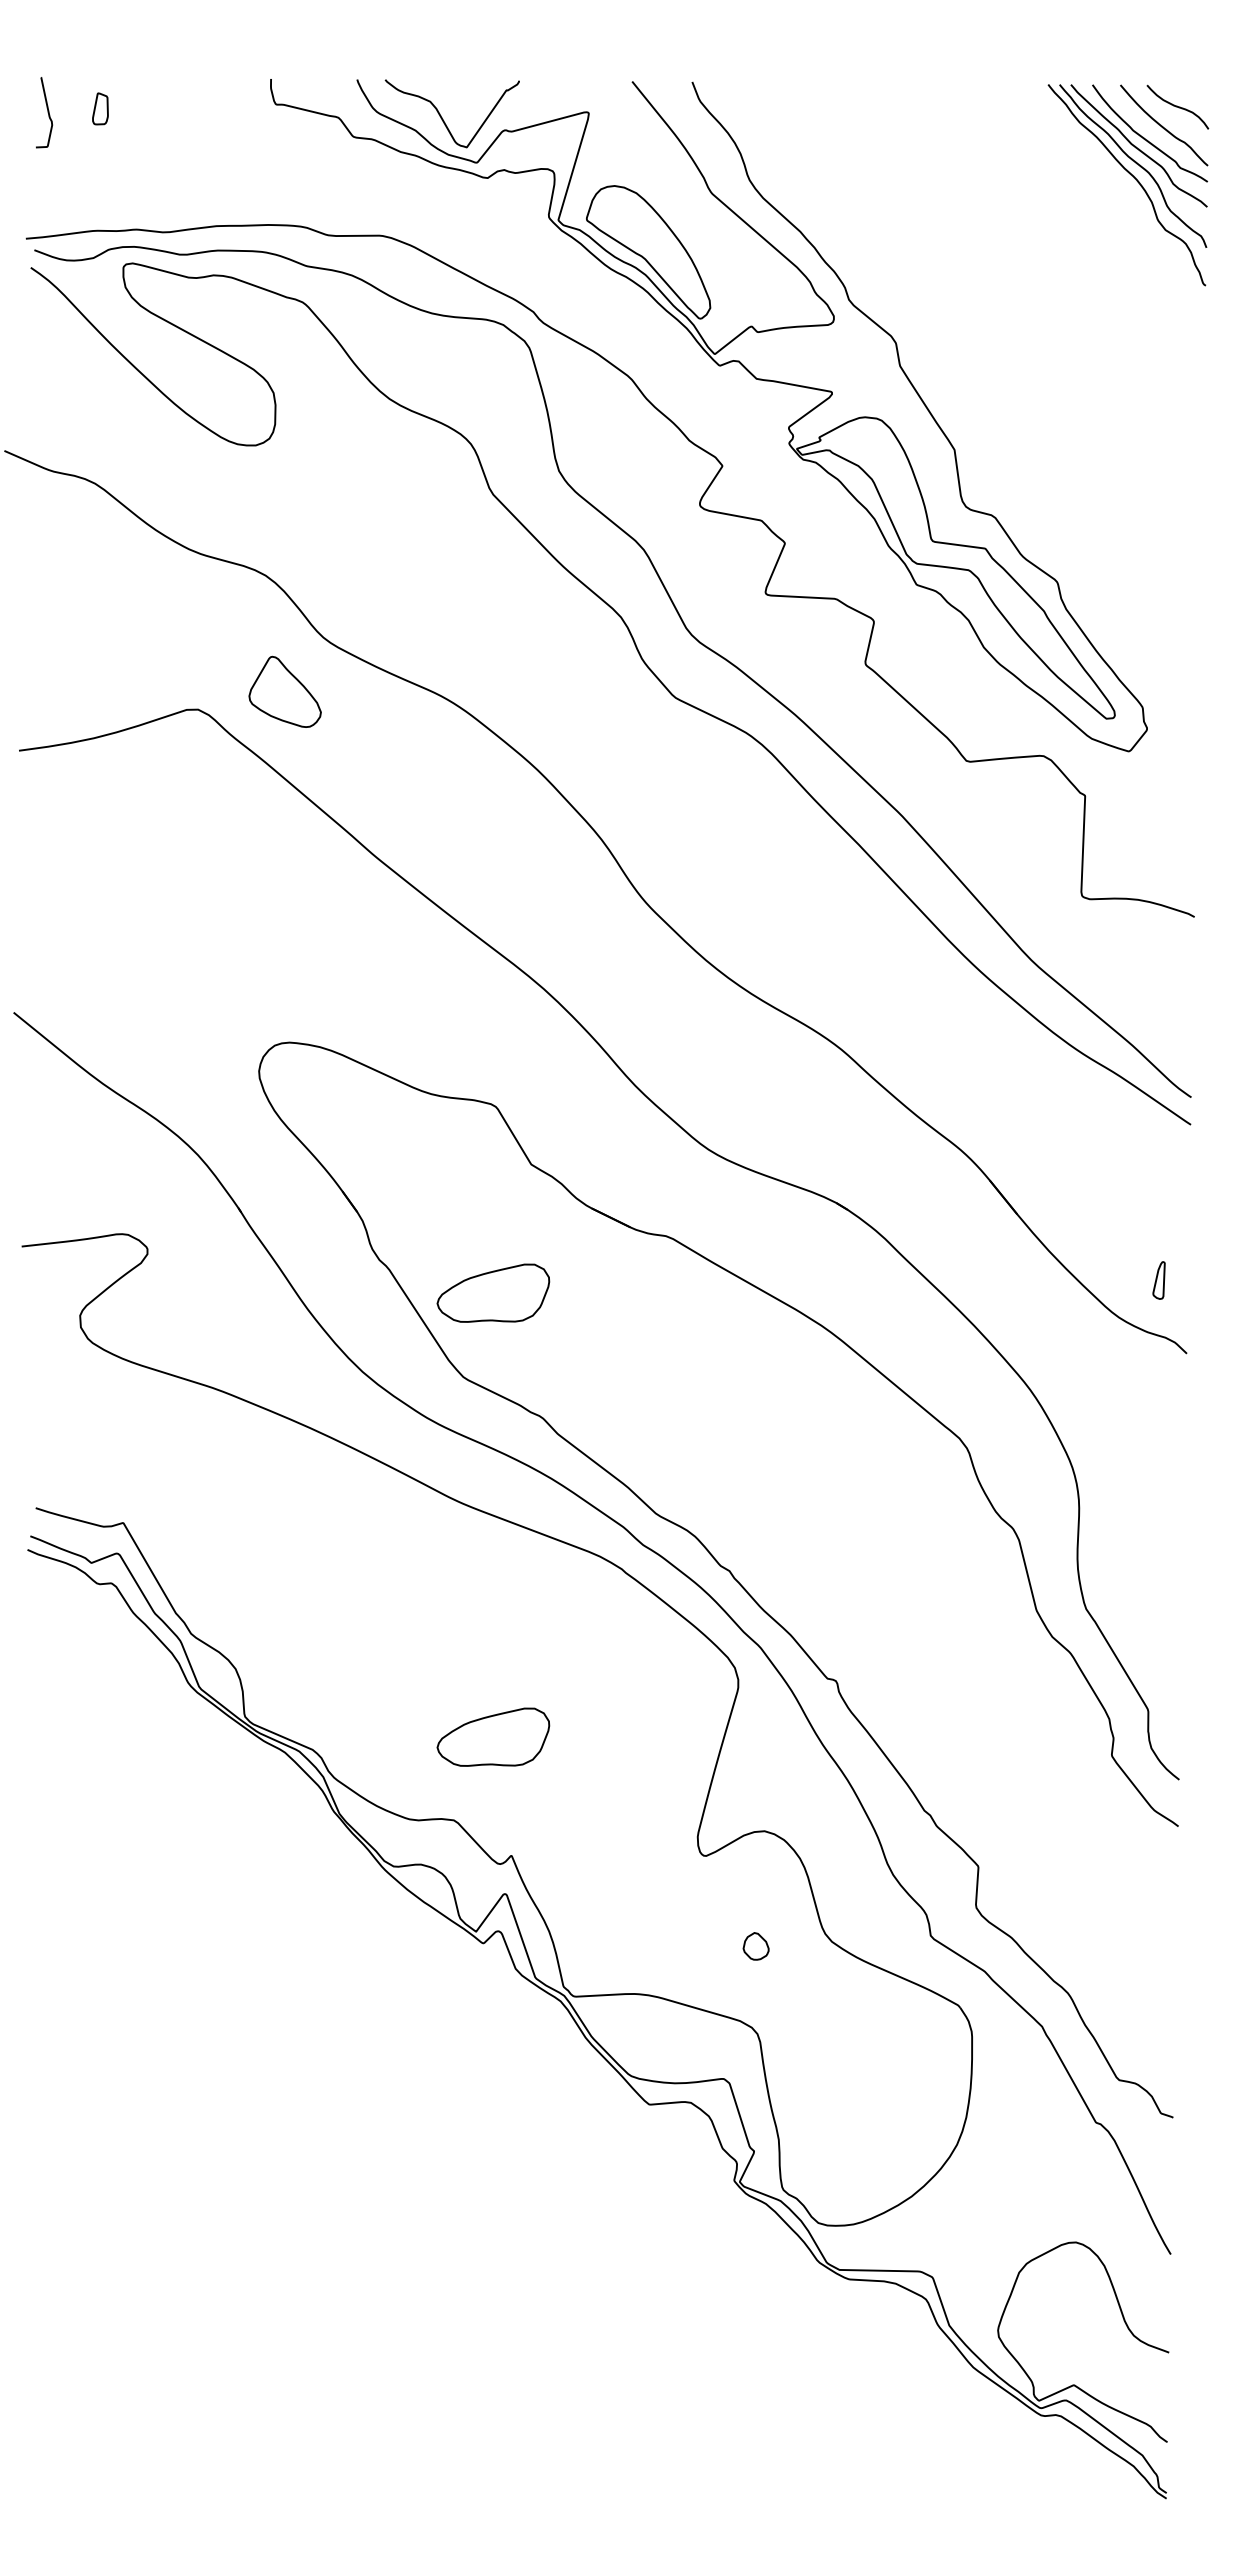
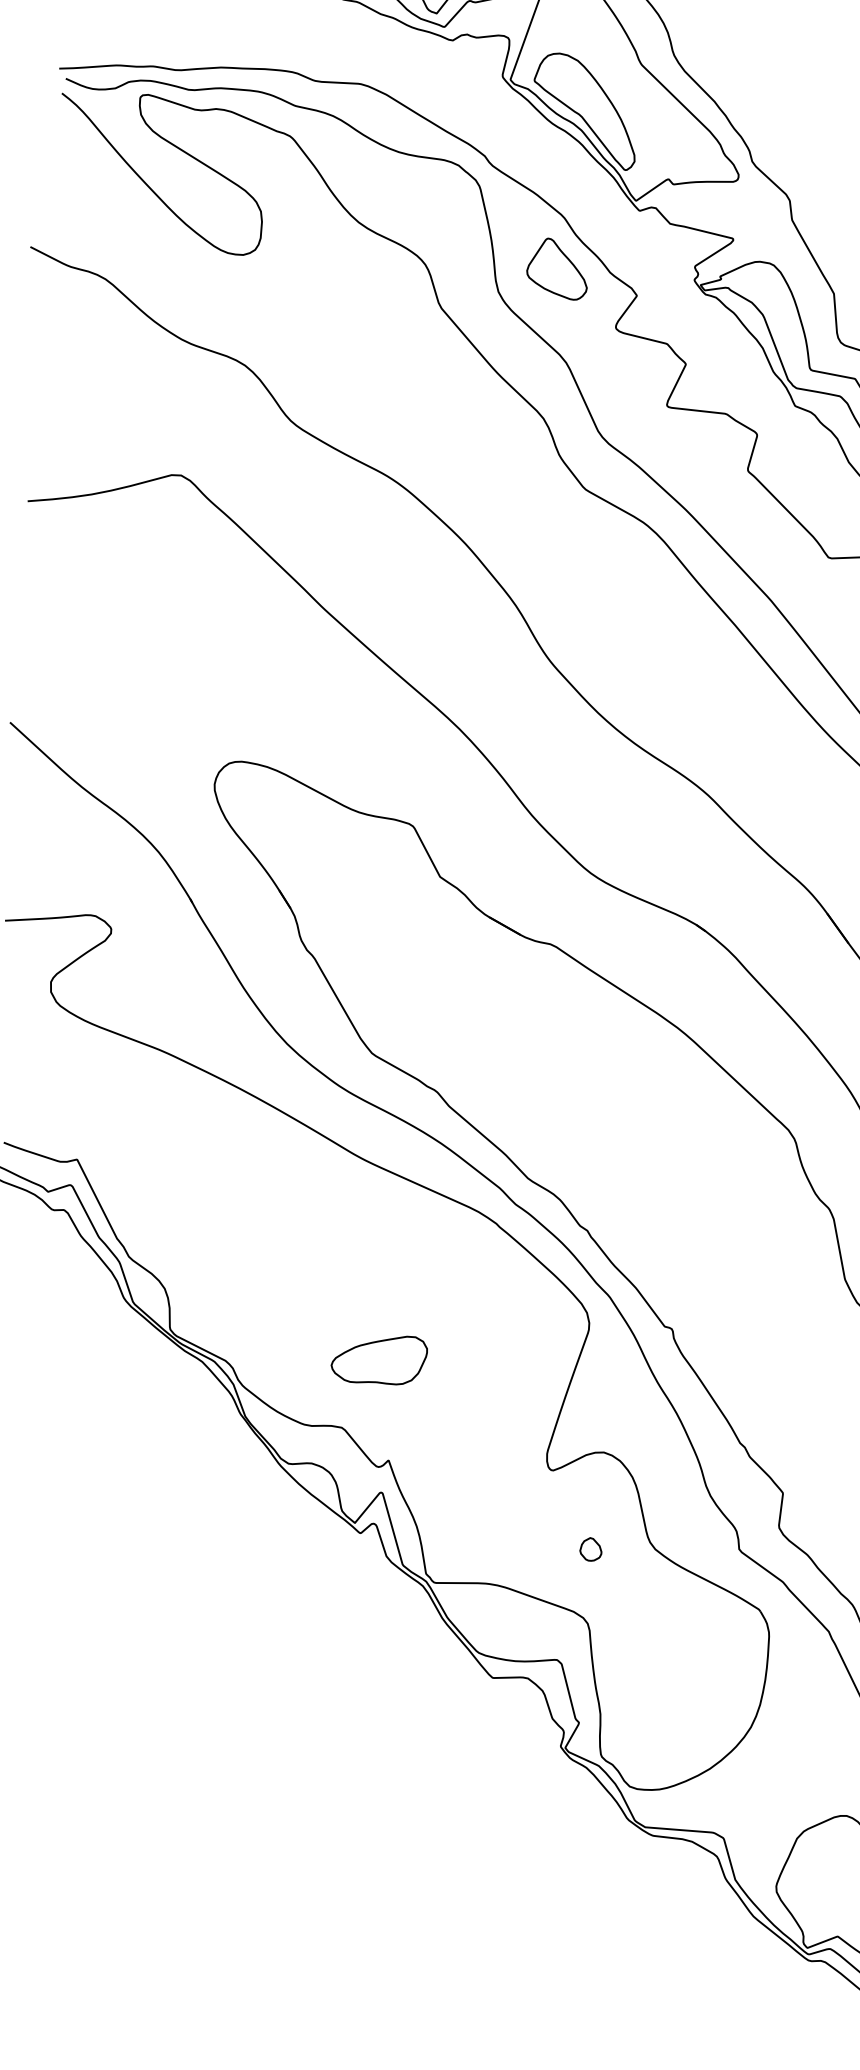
part: (284, 691) -> (557, 268), moved
part: (493, 1292) -> (401, 983), removed

